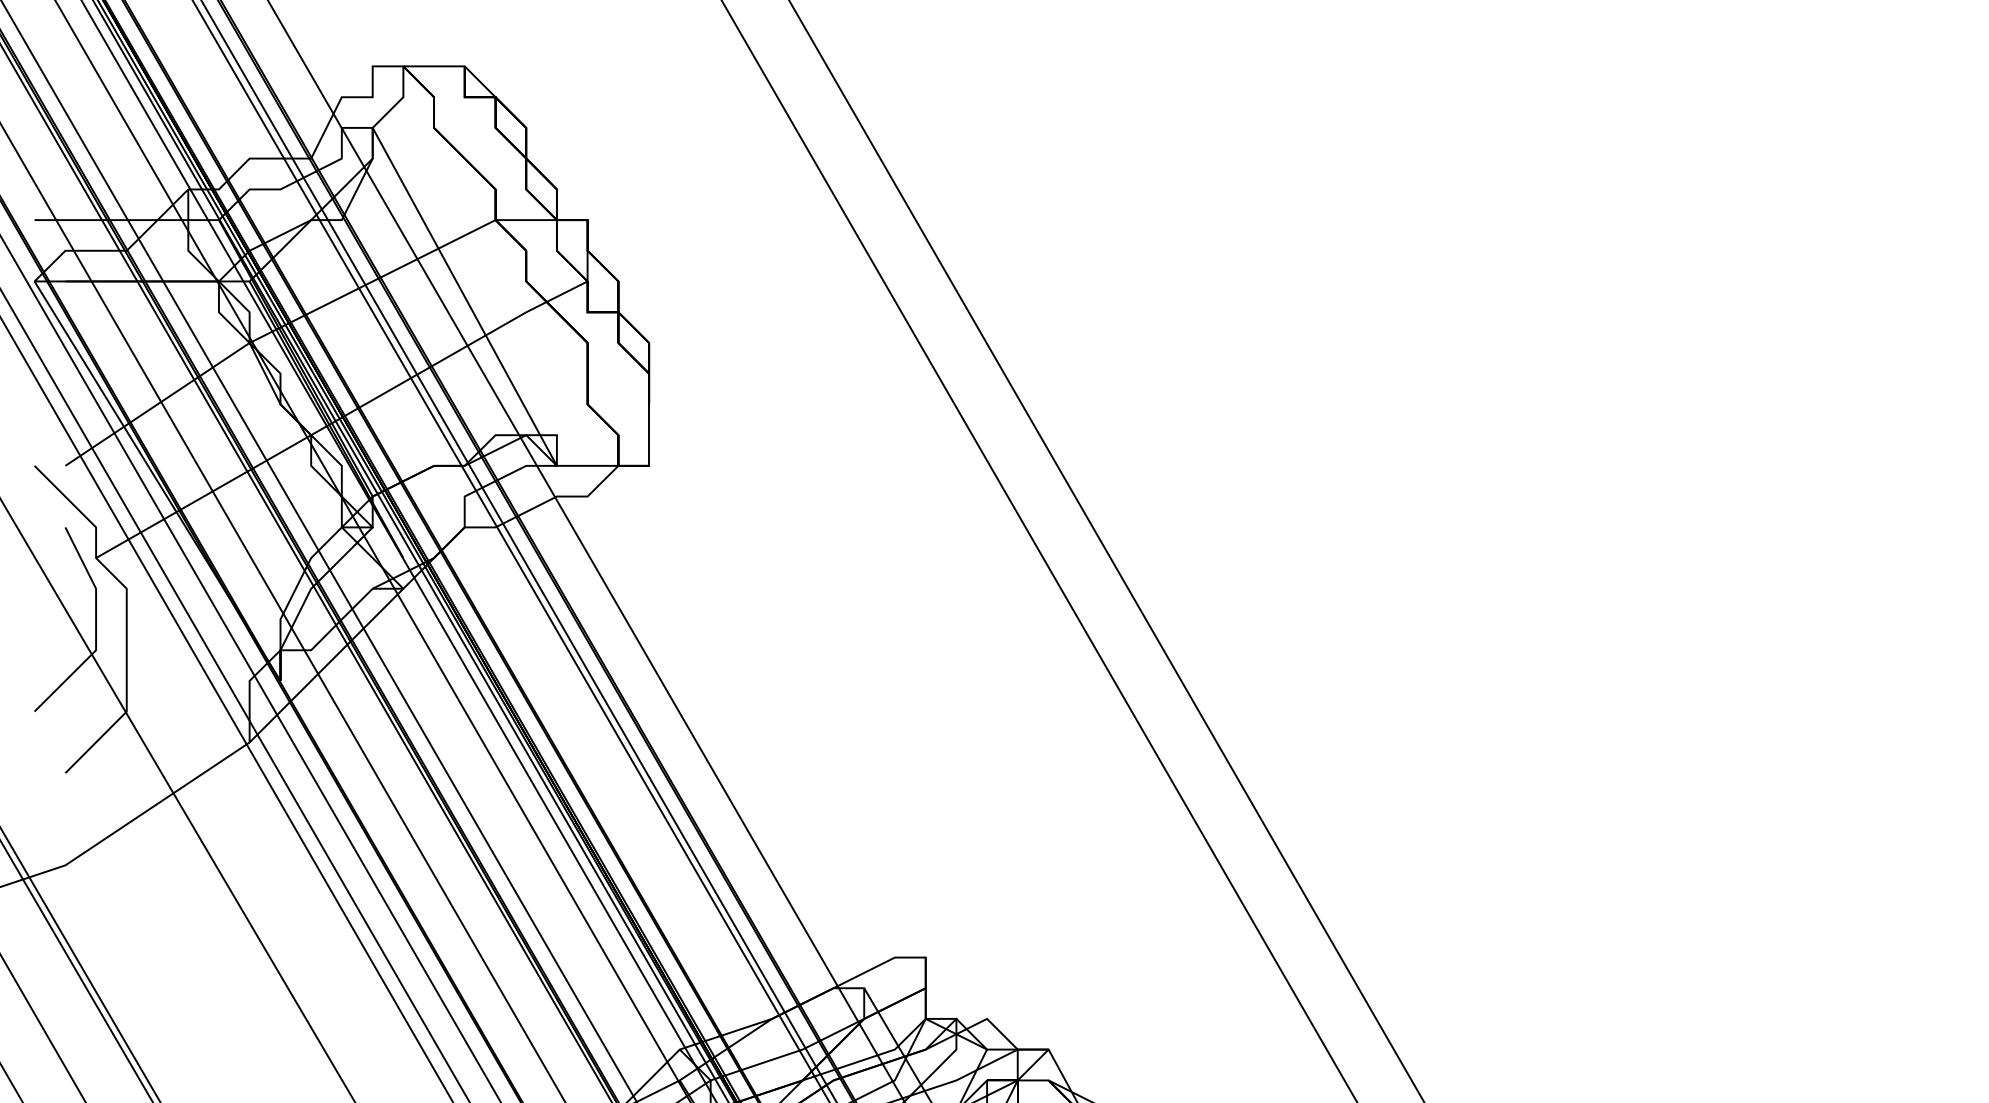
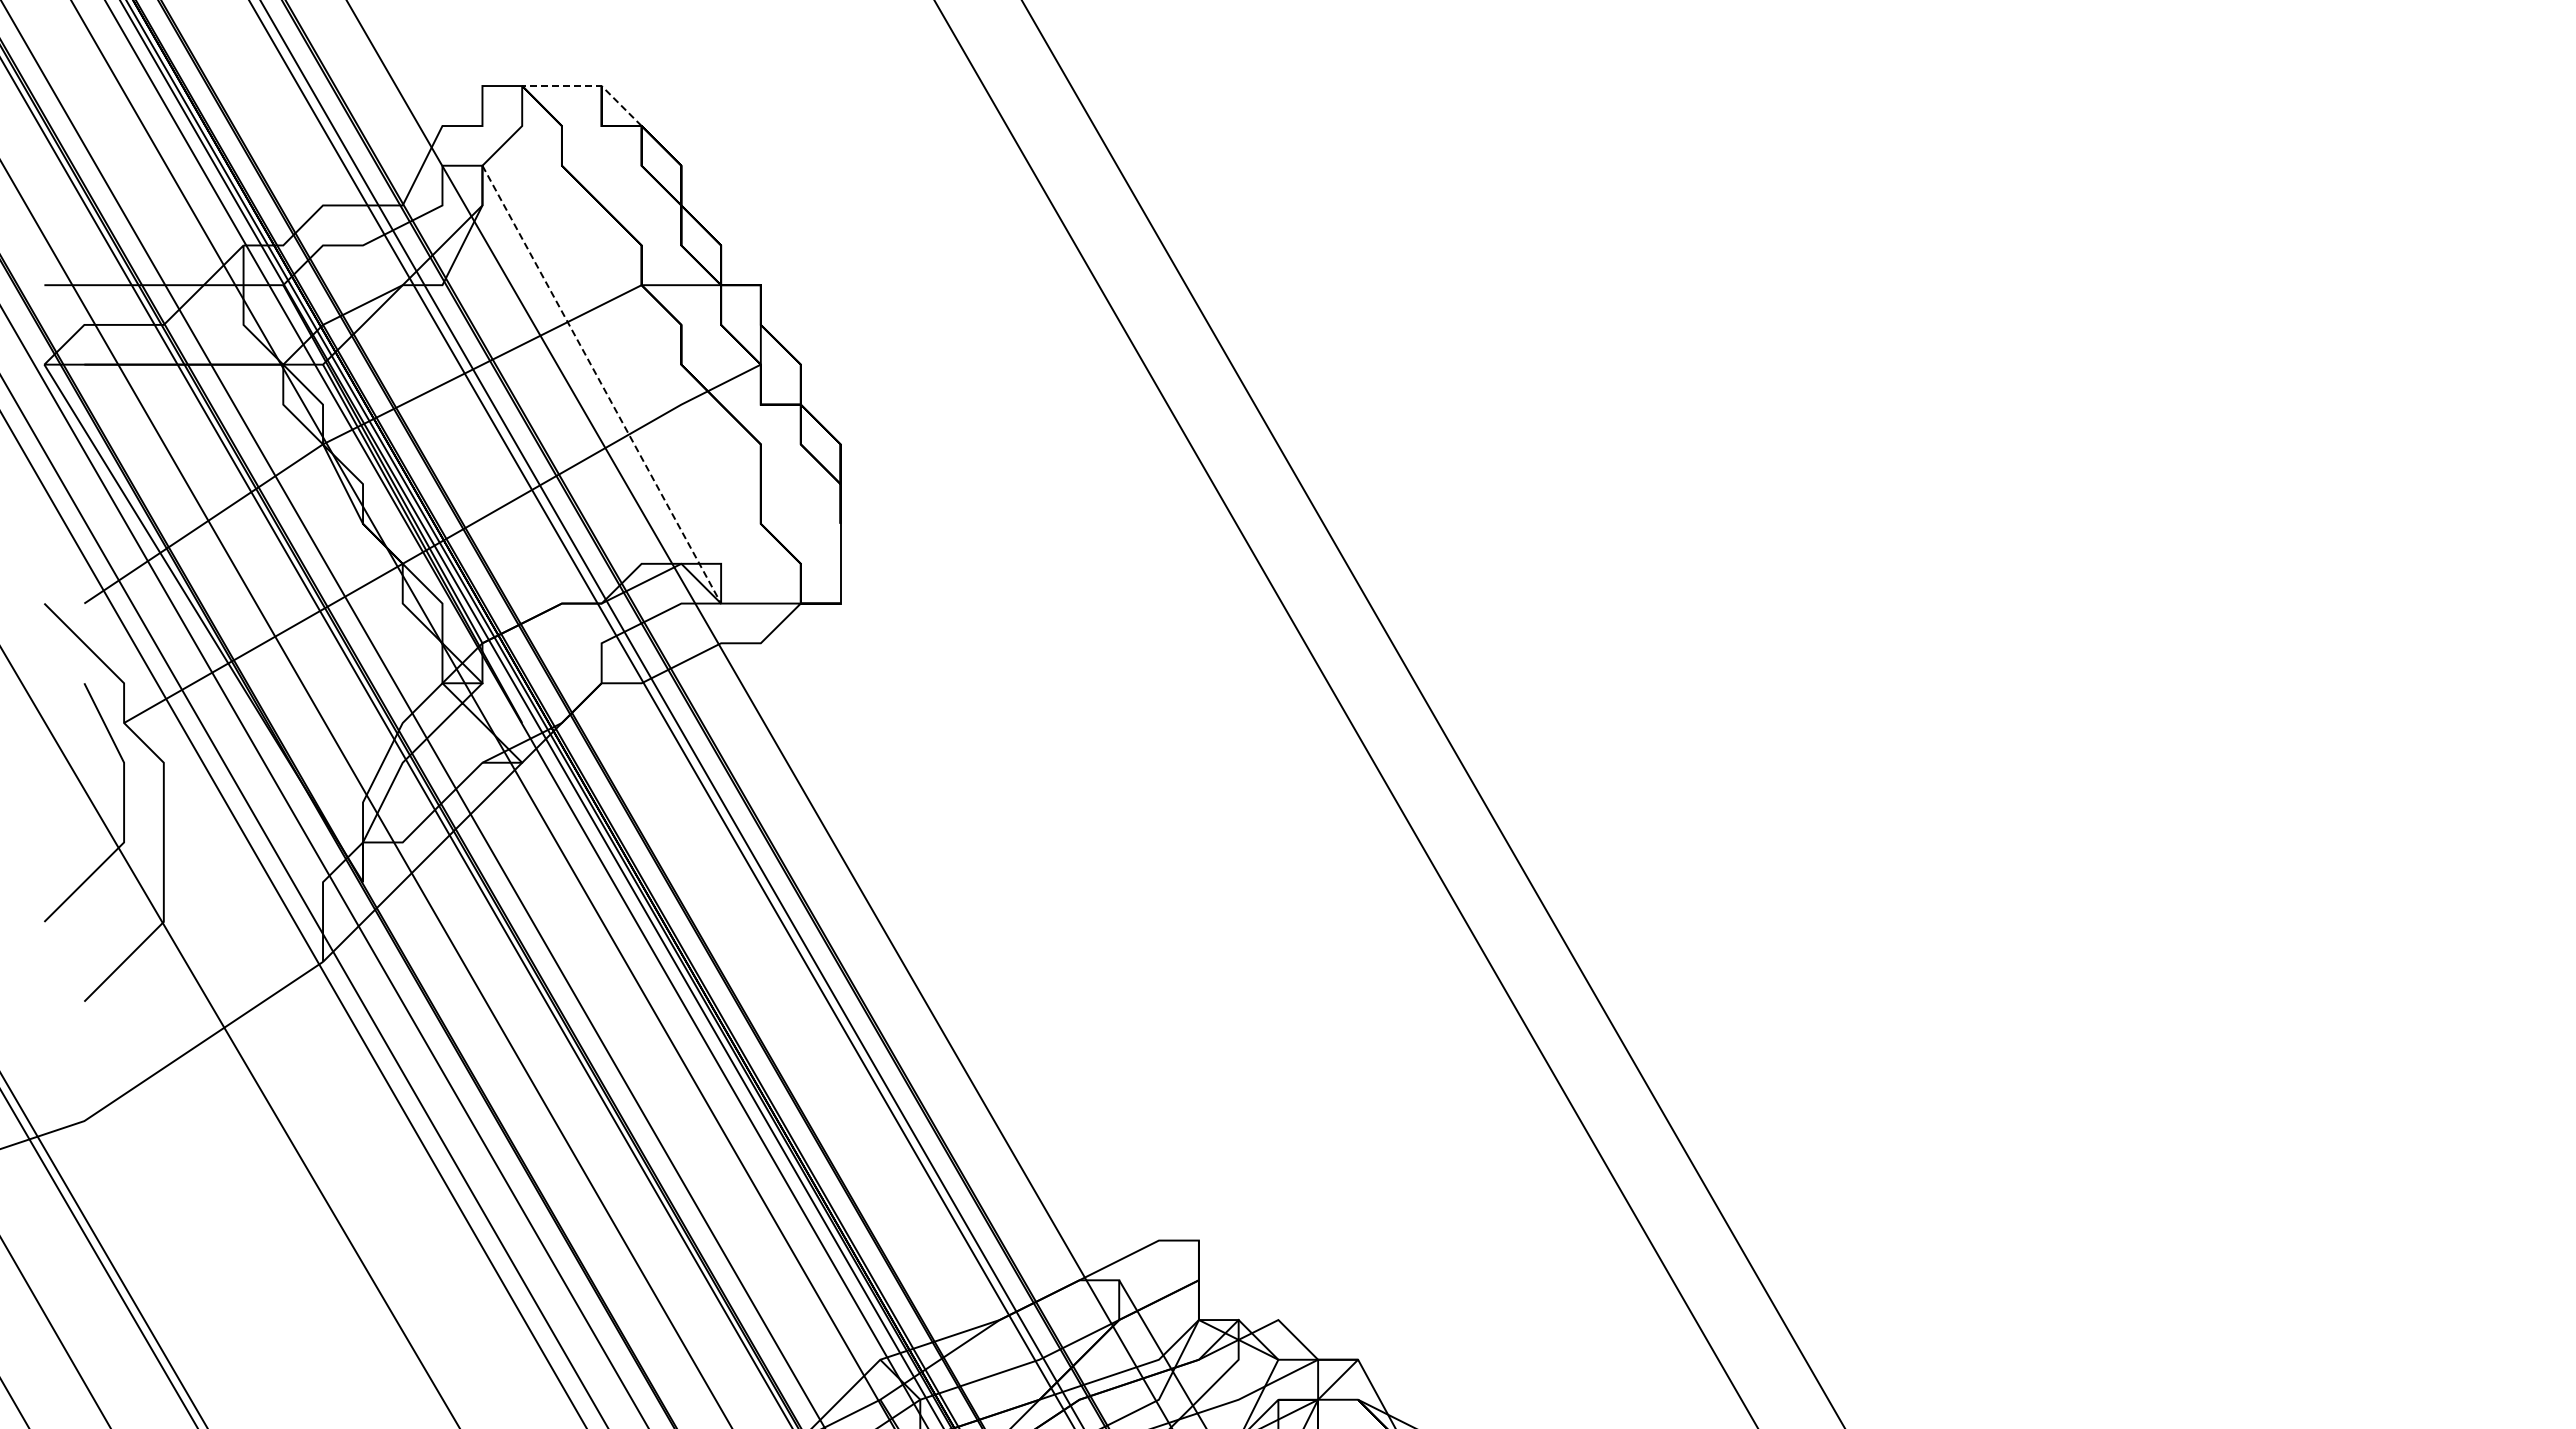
line: (456, 66) -> (590, 86), solid -> dashed
line: (465, 297) -> (602, 385), solid -> dashed

